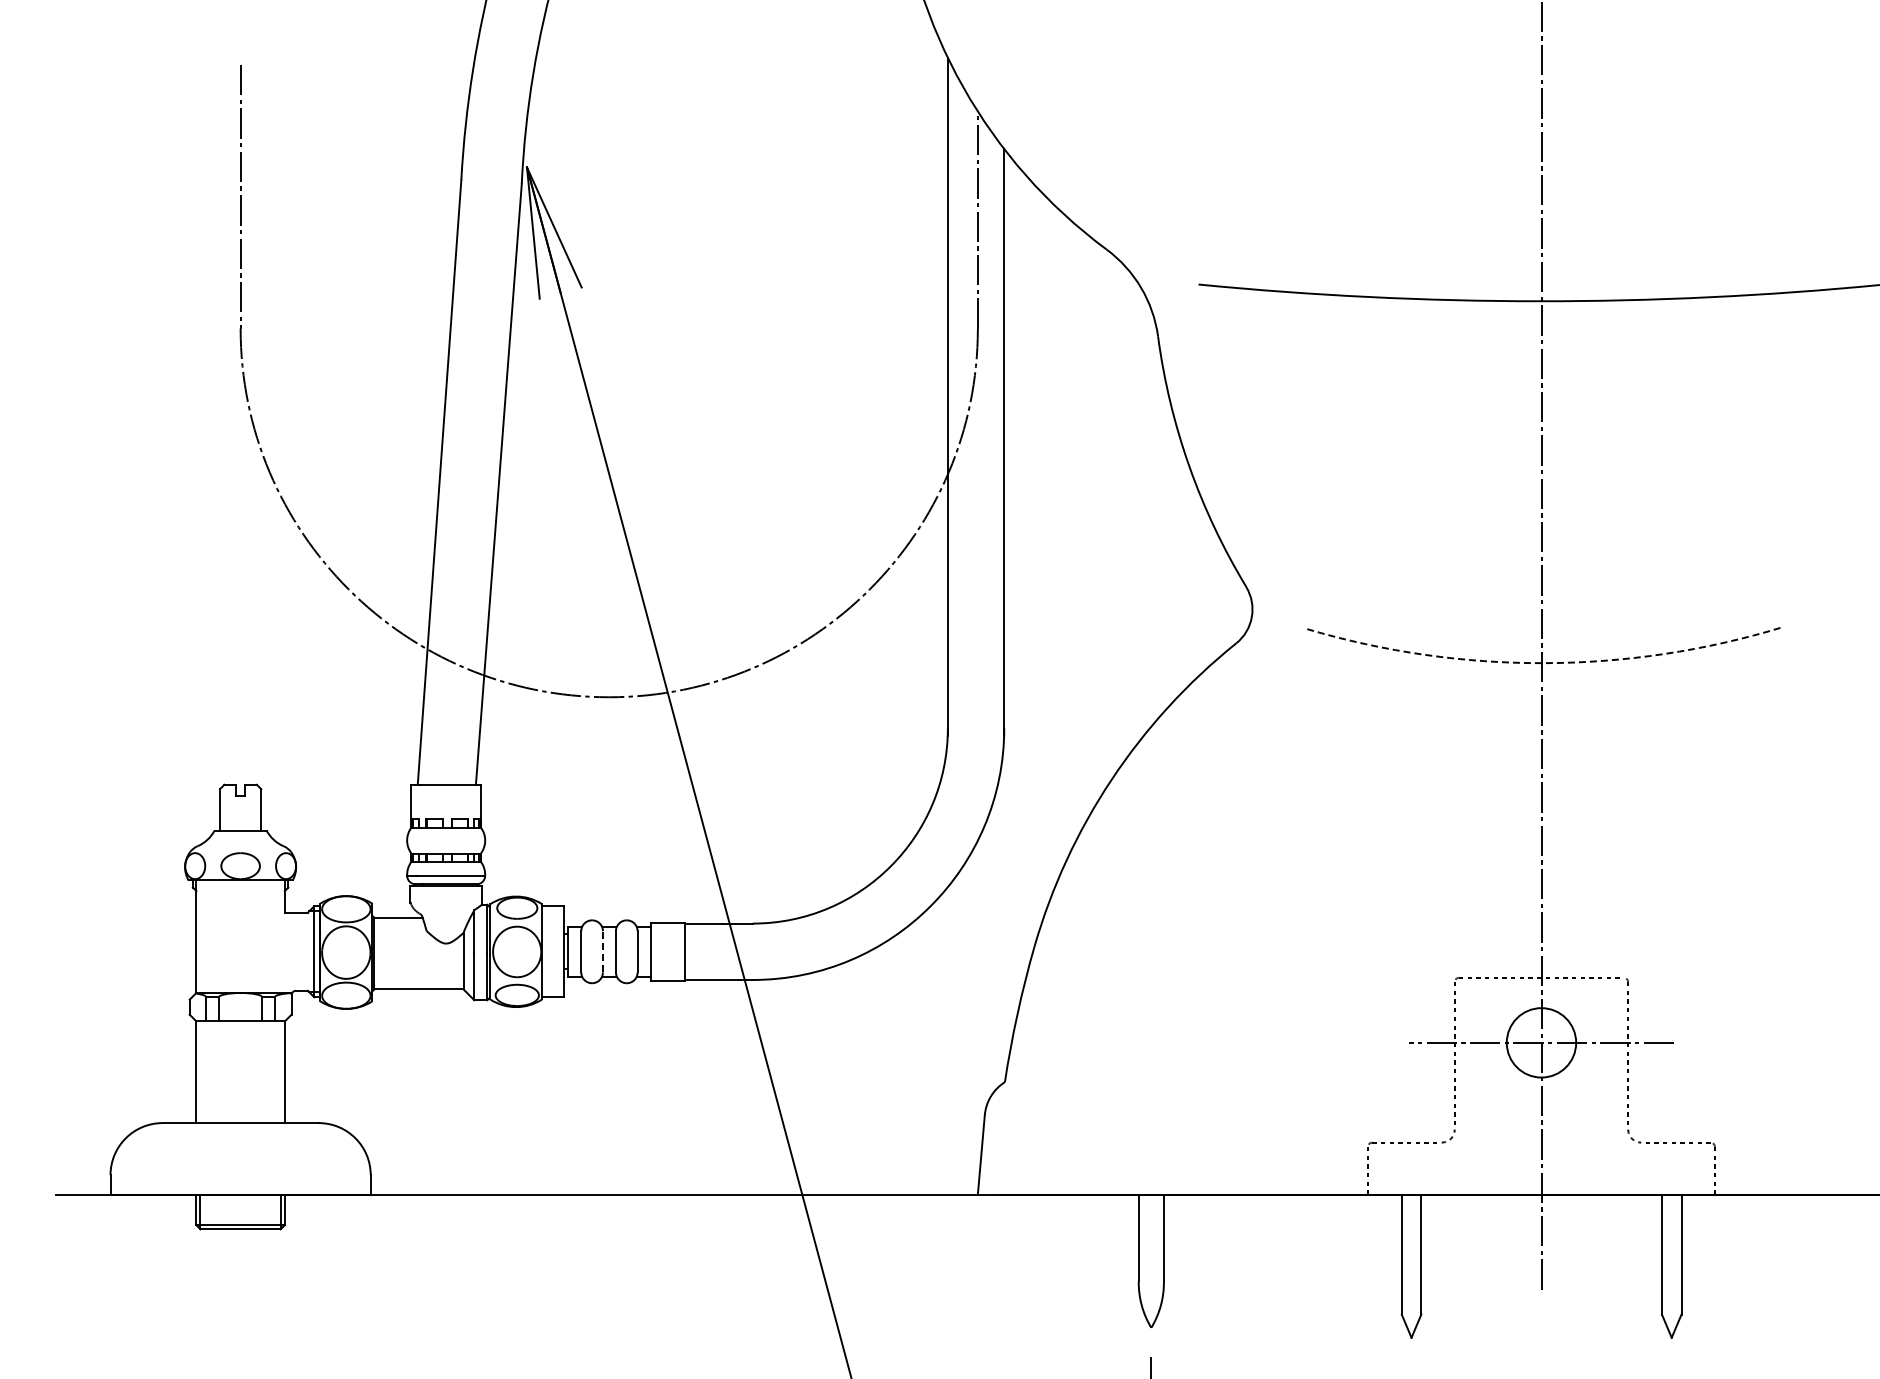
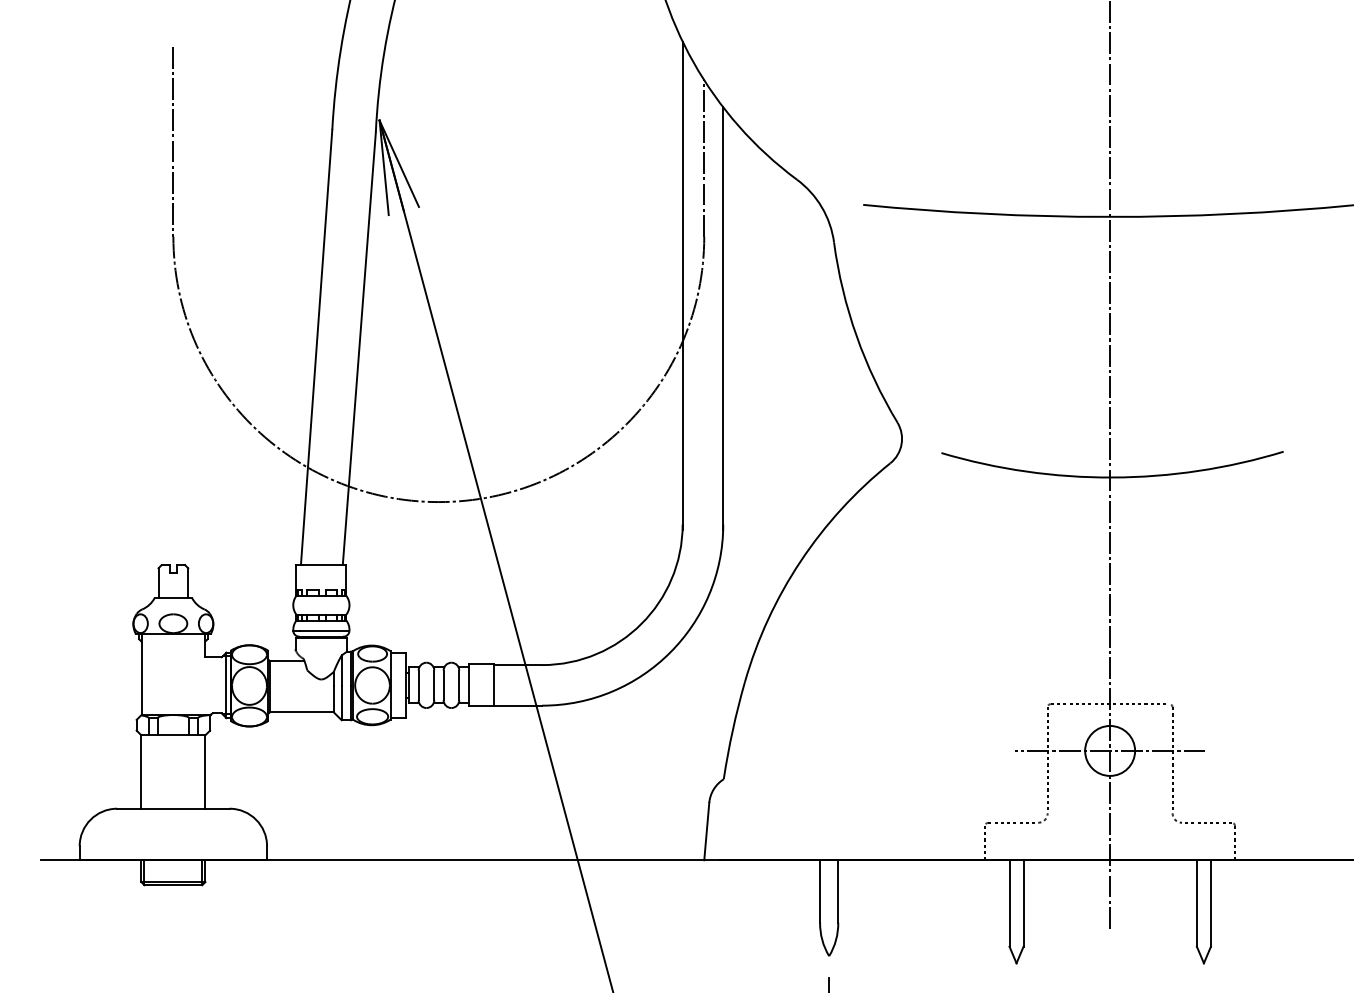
arc: (1544, 663) -> (1112, 477), dashed -> solid
line: (602, 951) -> (433, 685), dashed -> solid

